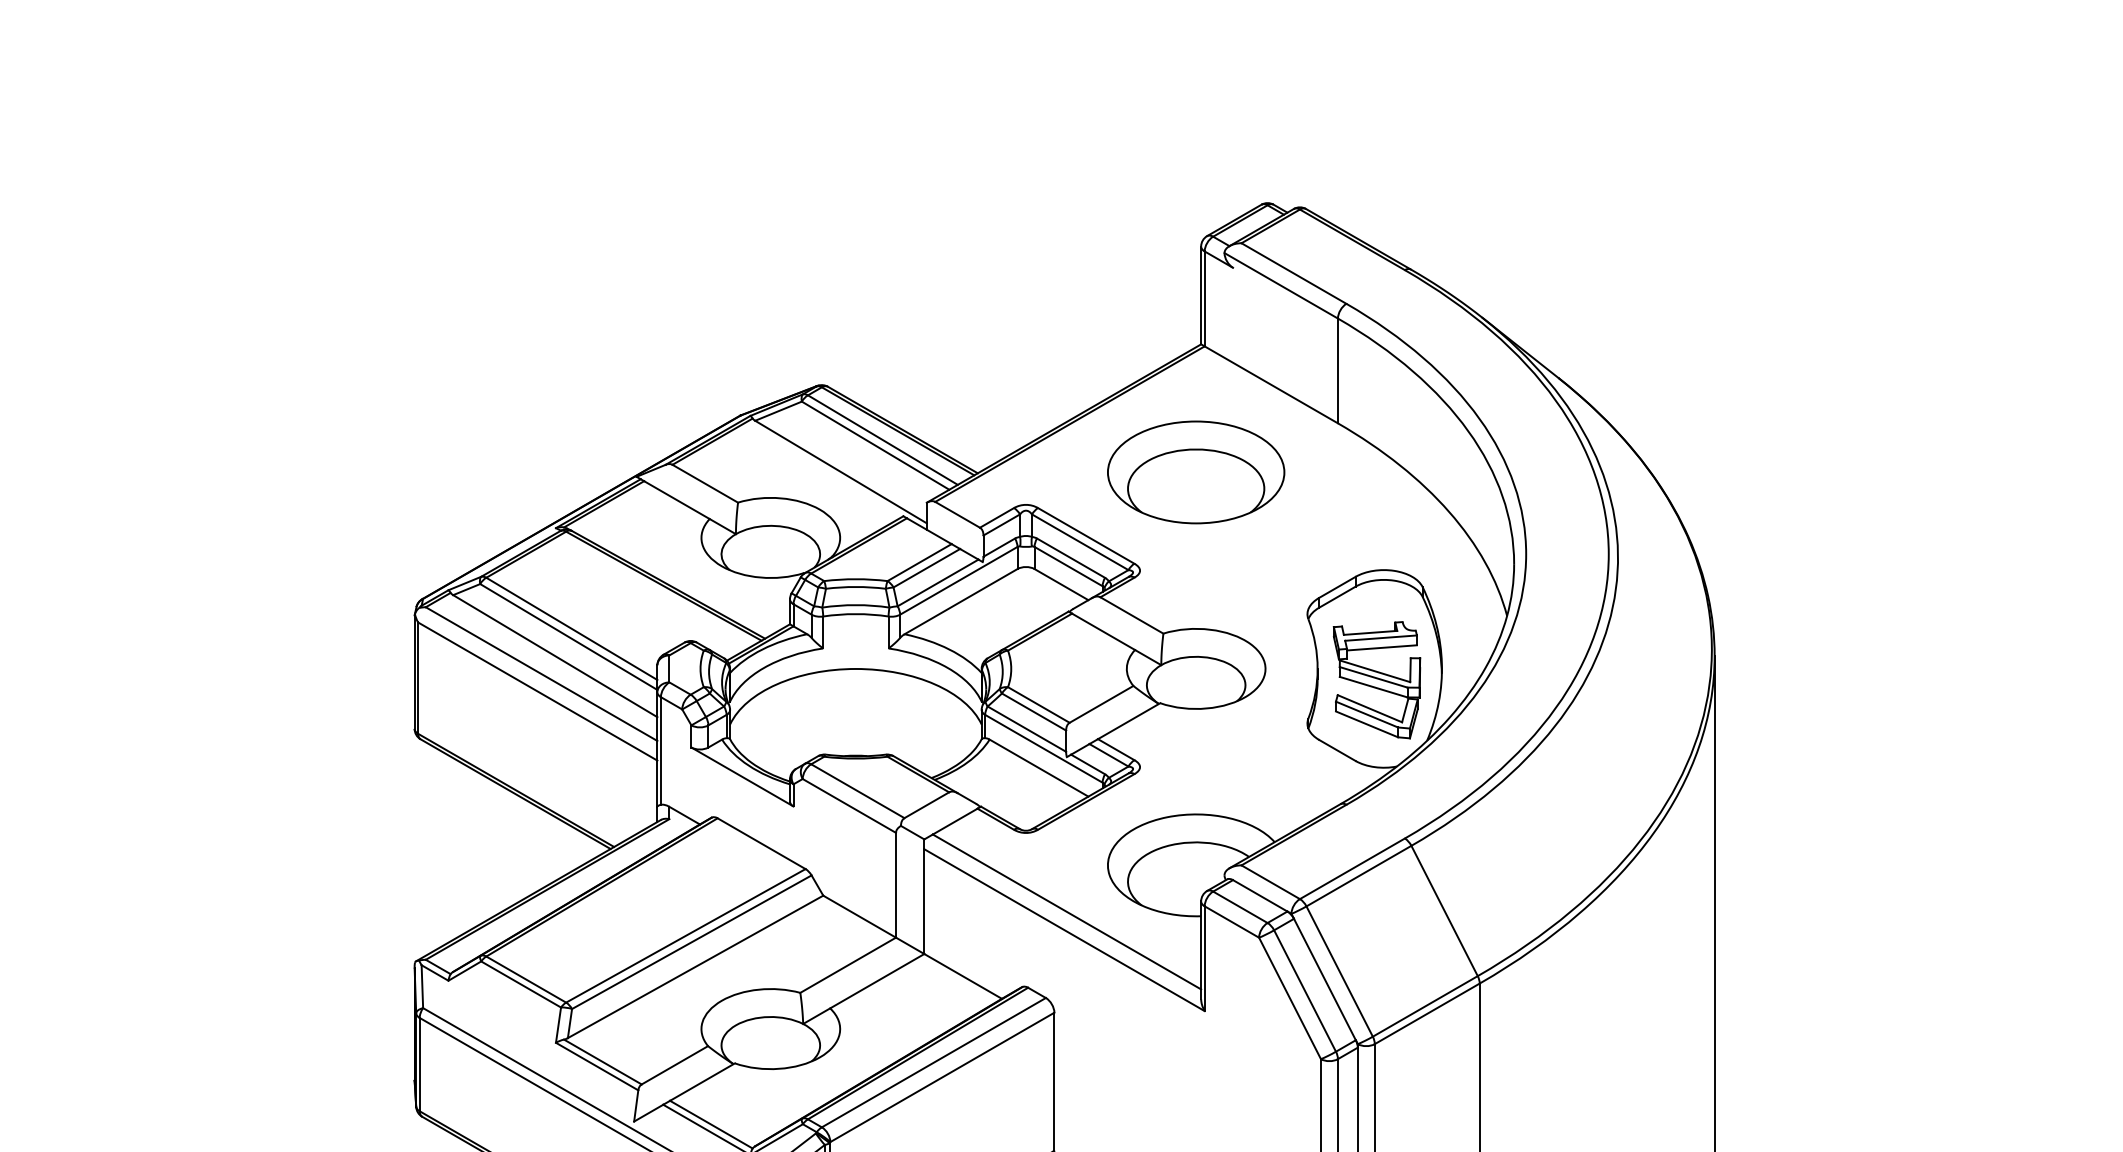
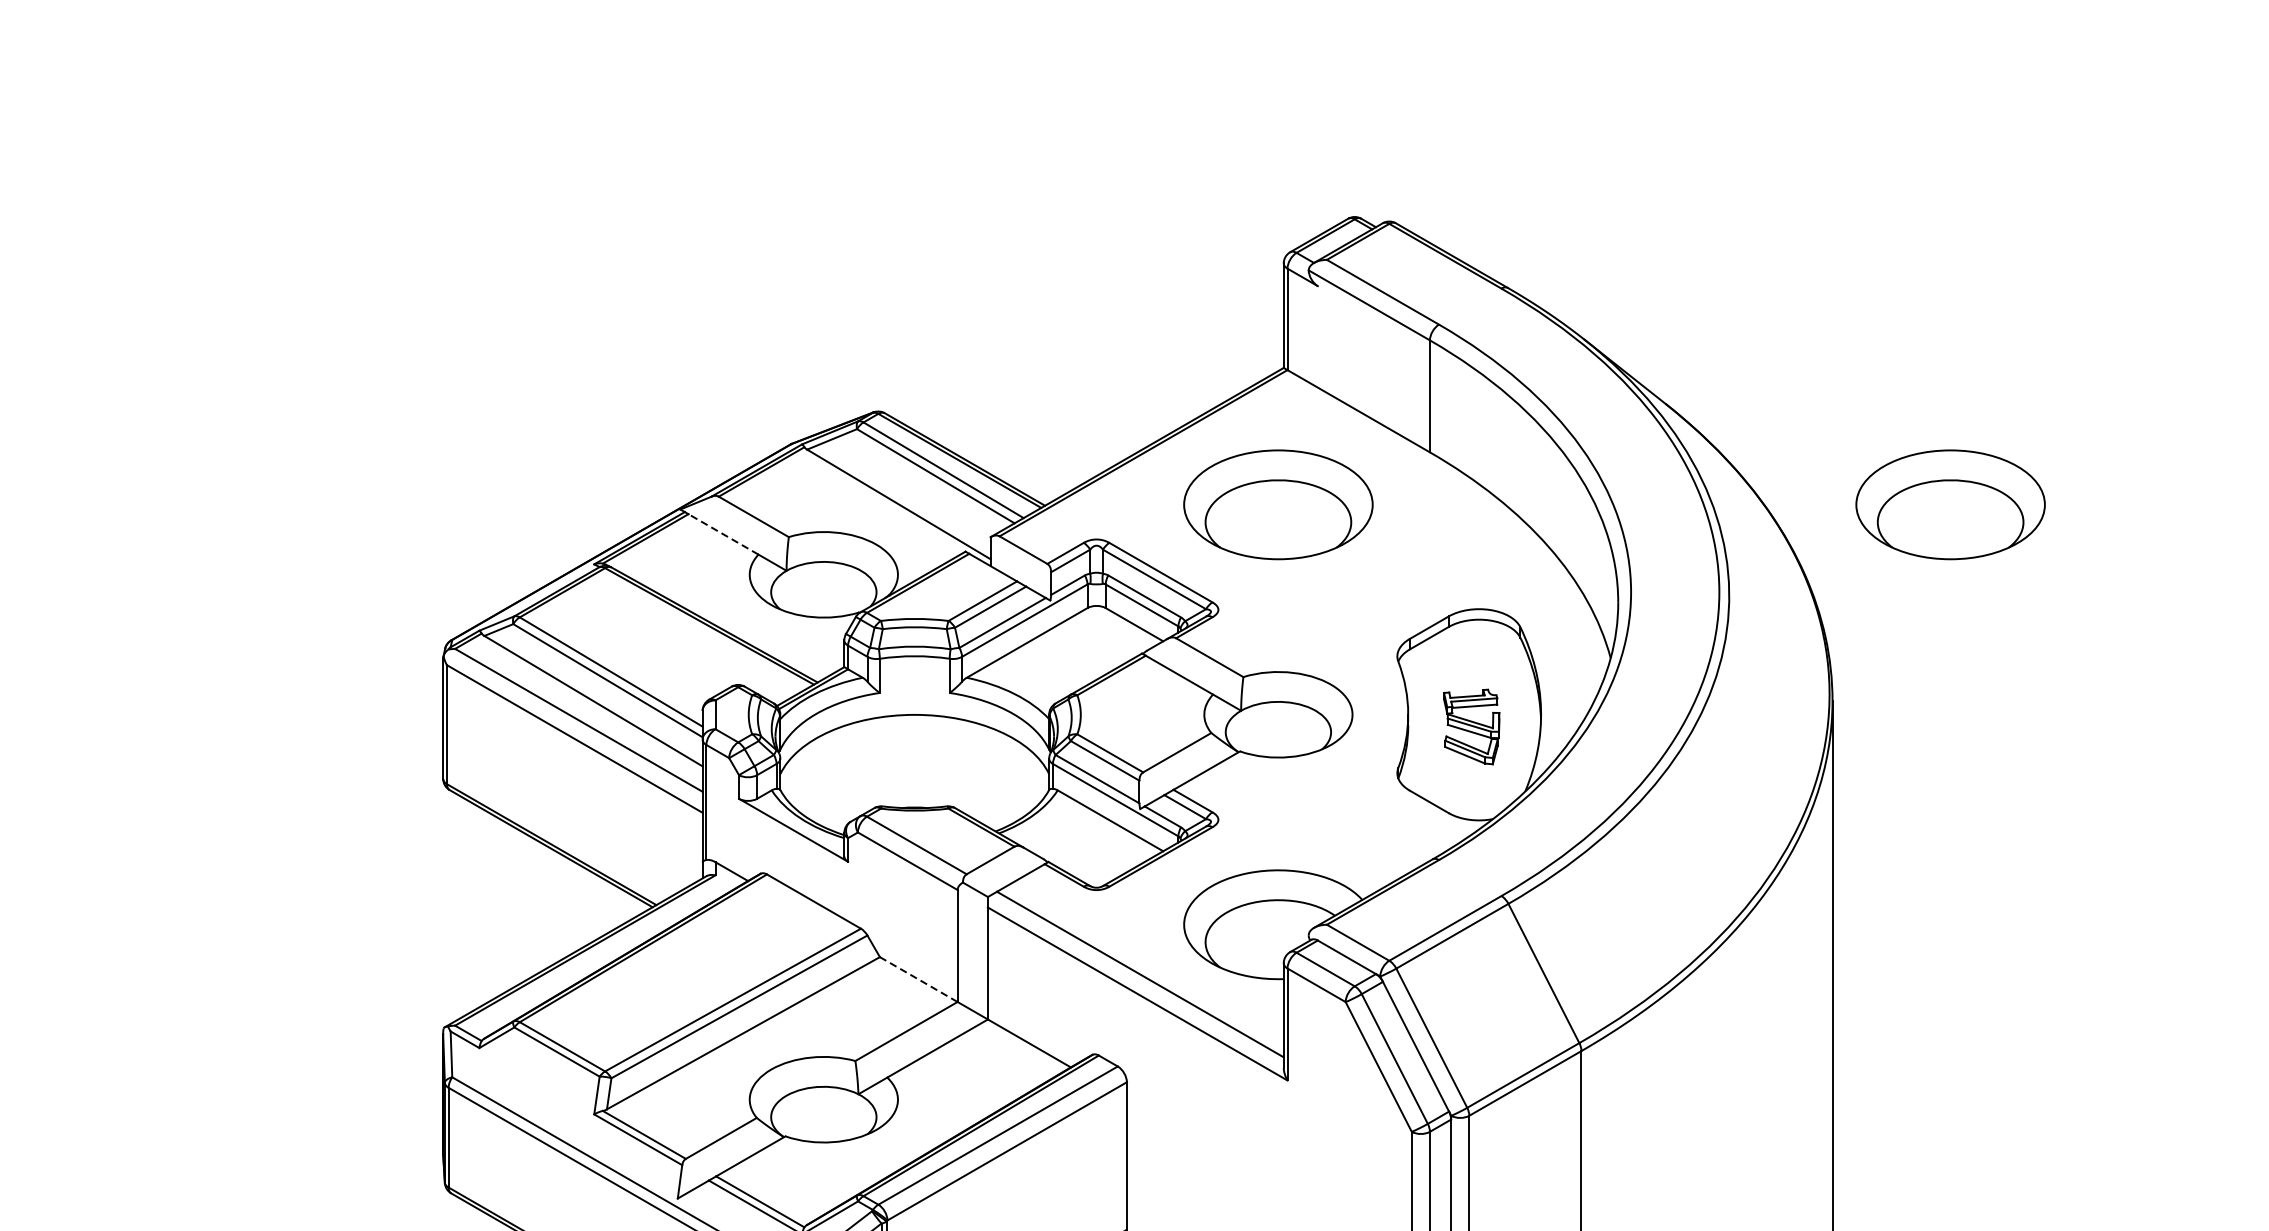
part: (1825, 472) -> (1950, 504), added
line: (676, 500) -> (723, 534), solid -> dashed
part: (1376, 680) -> (1471, 727), size x0.6
line: (859, 916) -> (918, 979), solid -> dashed

